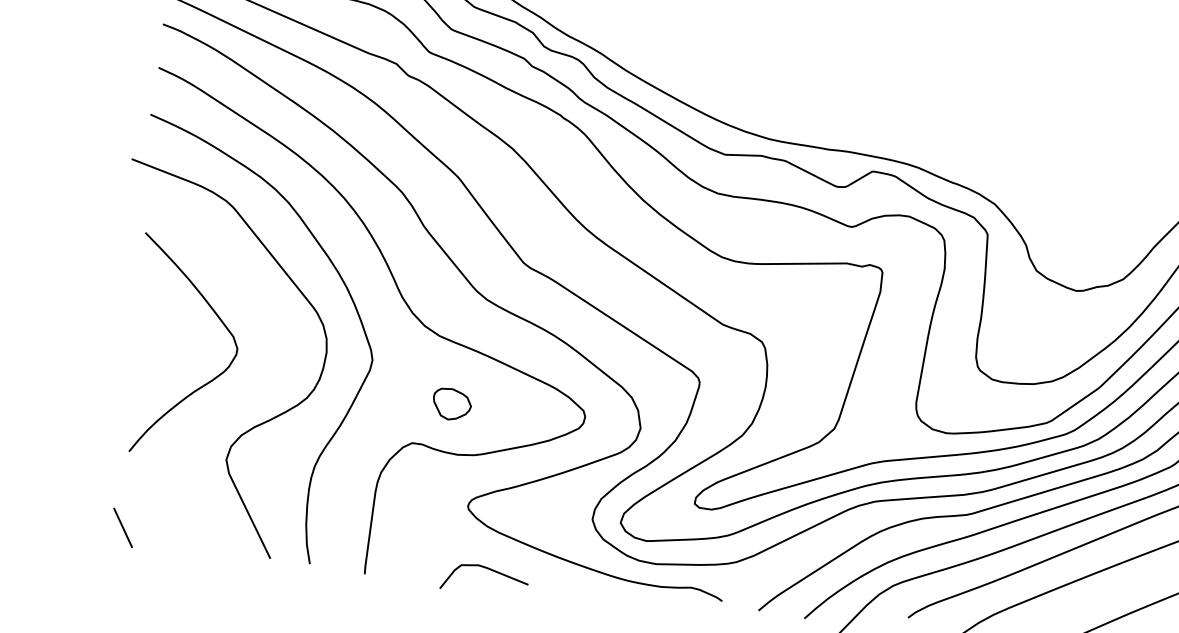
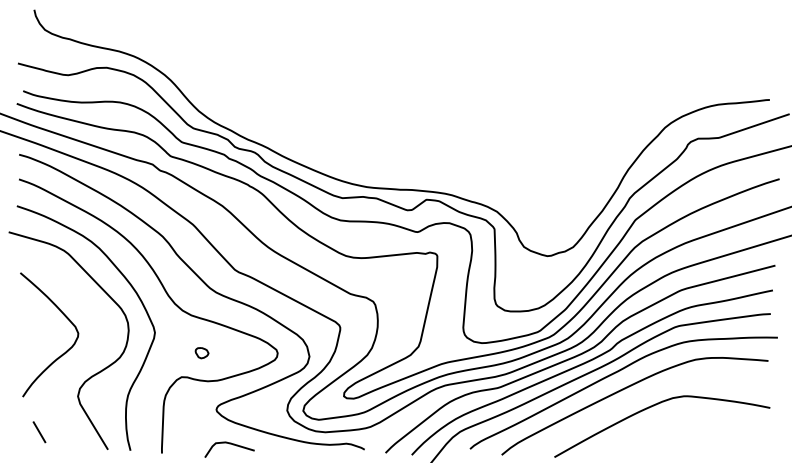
part: (451, 402) -> (201, 352), size x0.6
line: (123, 528) -> (39, 432), moved

